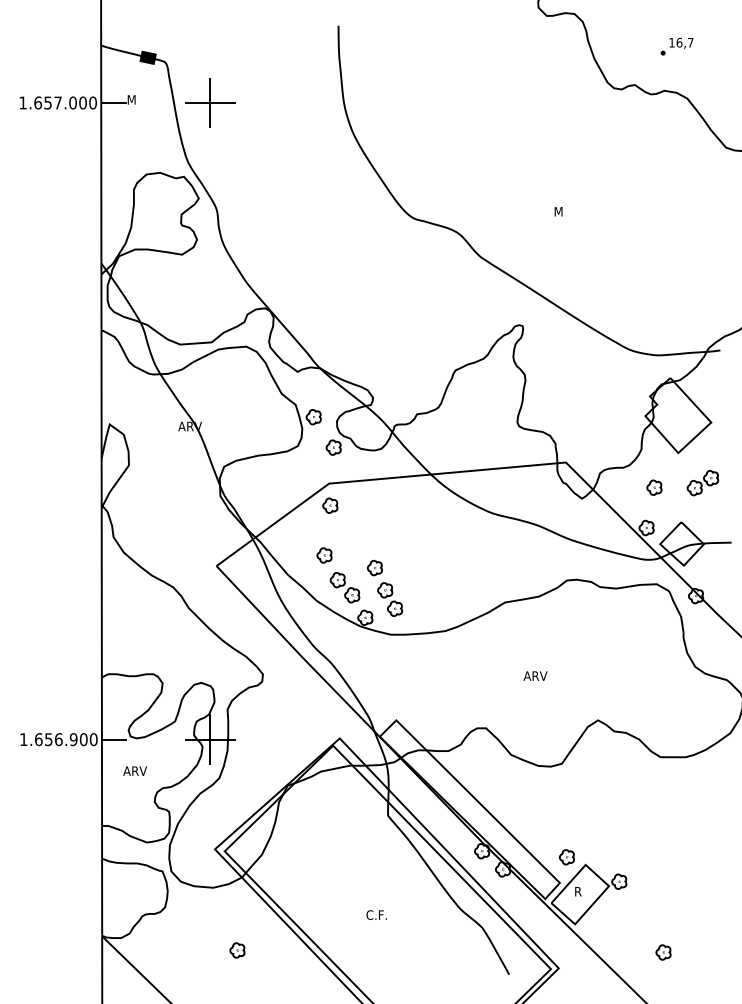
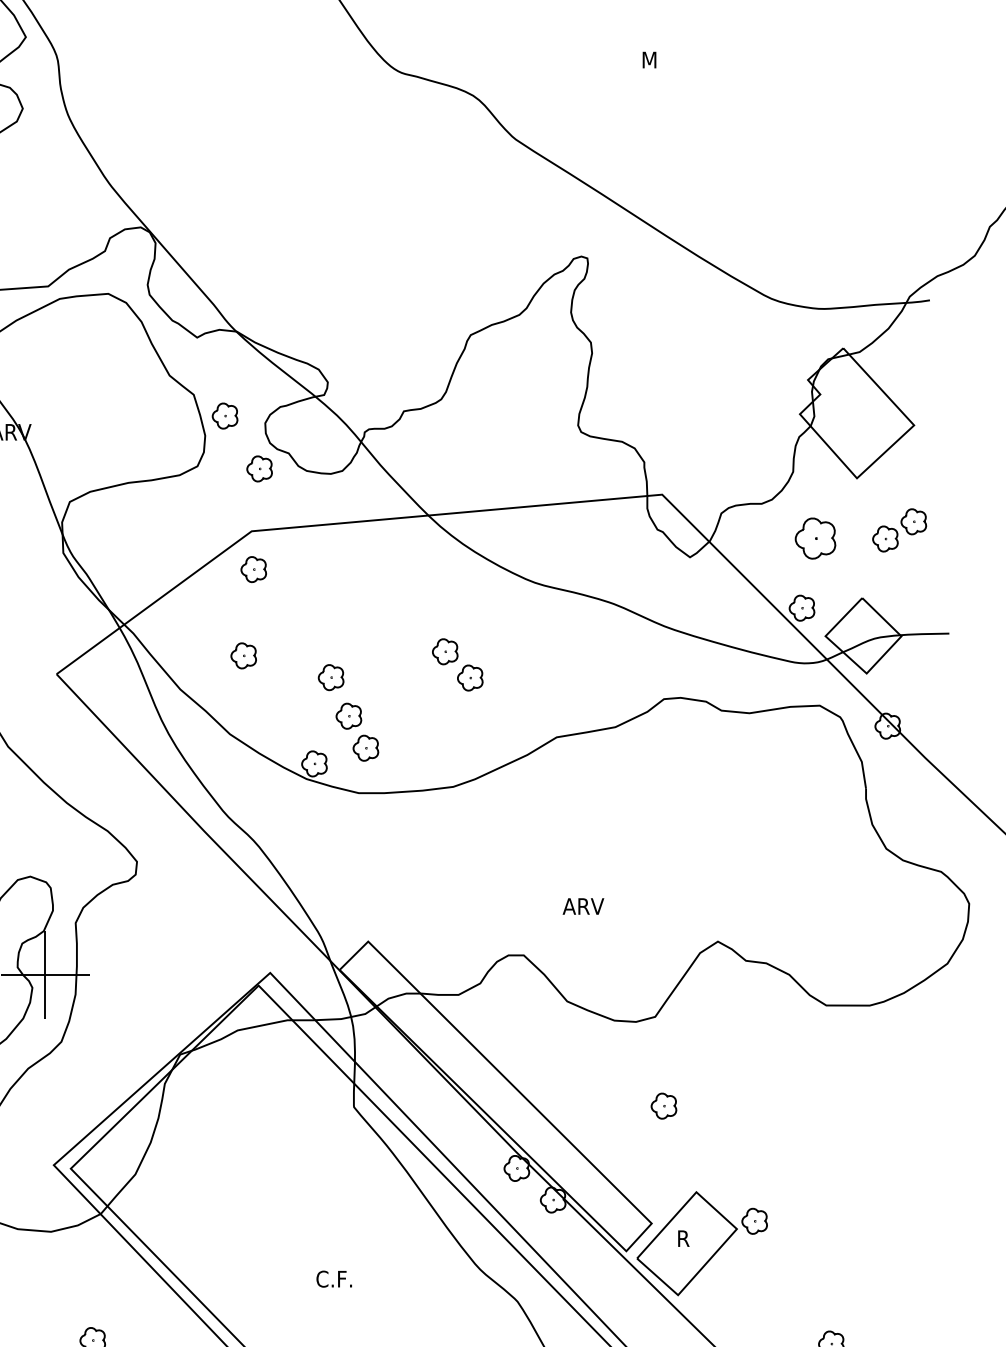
part: (654, 487) -> (815, 537), size x1.6
part: (344, 587) -> (456, 664), moved
text: (535, 675) -> (583, 905), moved
part: (566, 857) -> (663, 1106), moved

